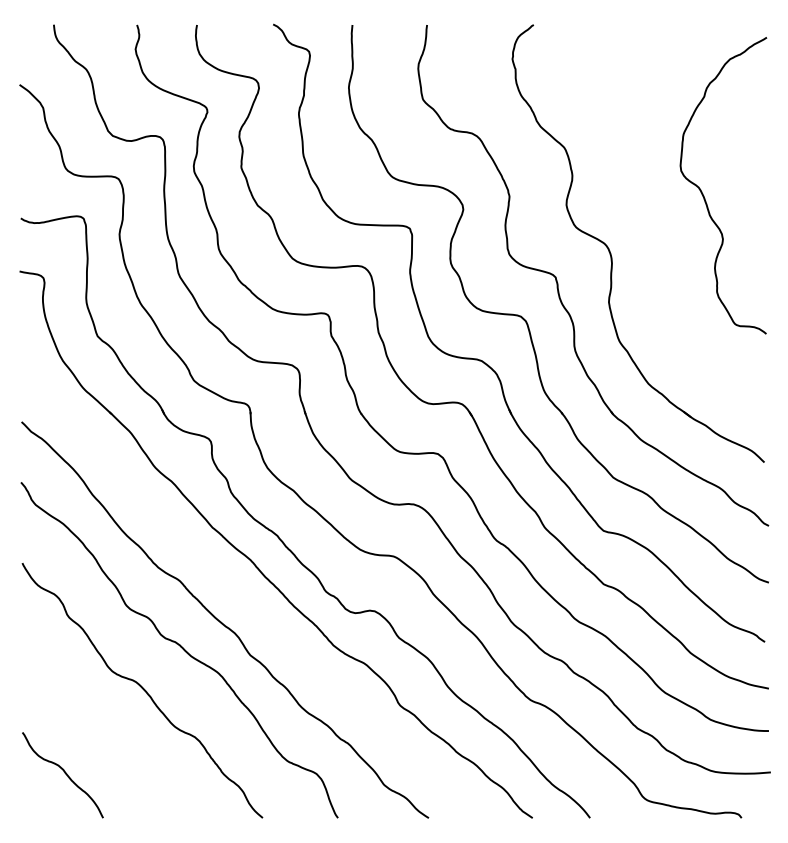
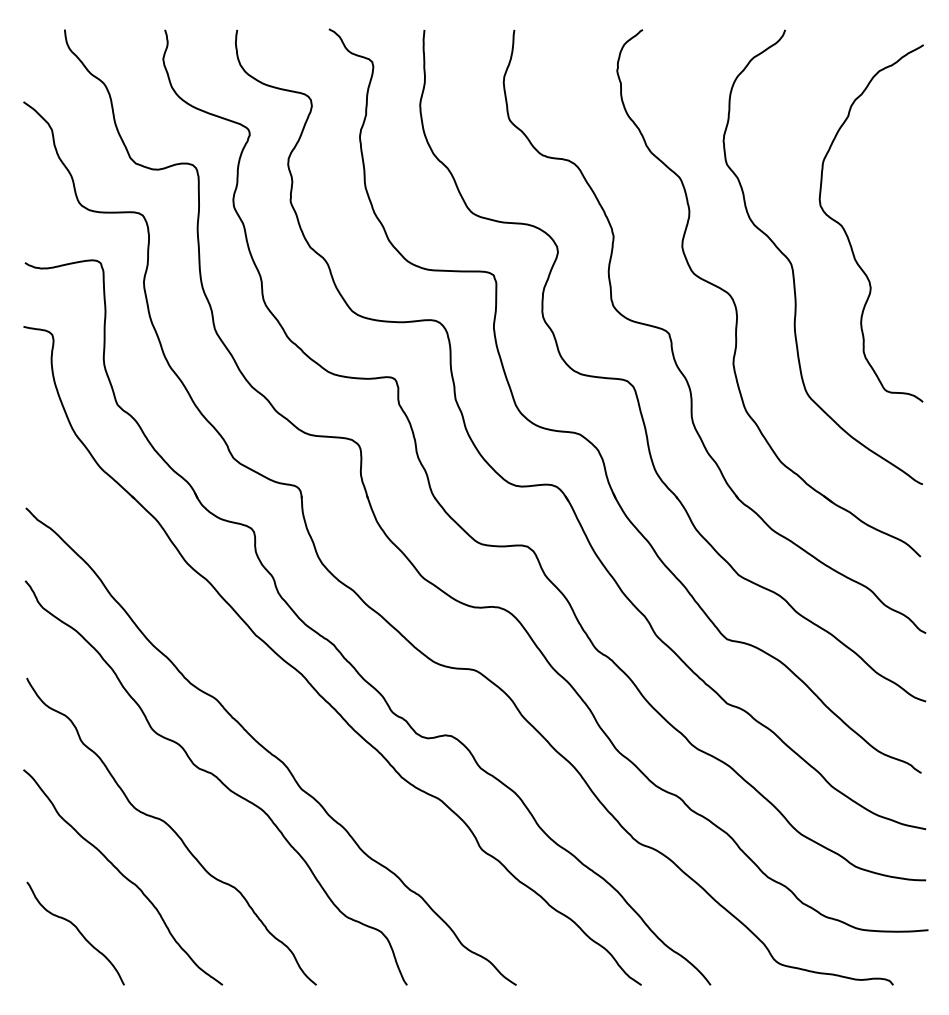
curve: (658, 222) -> (793, 267), added
curve: (102, 727) -> (123, 876), added

